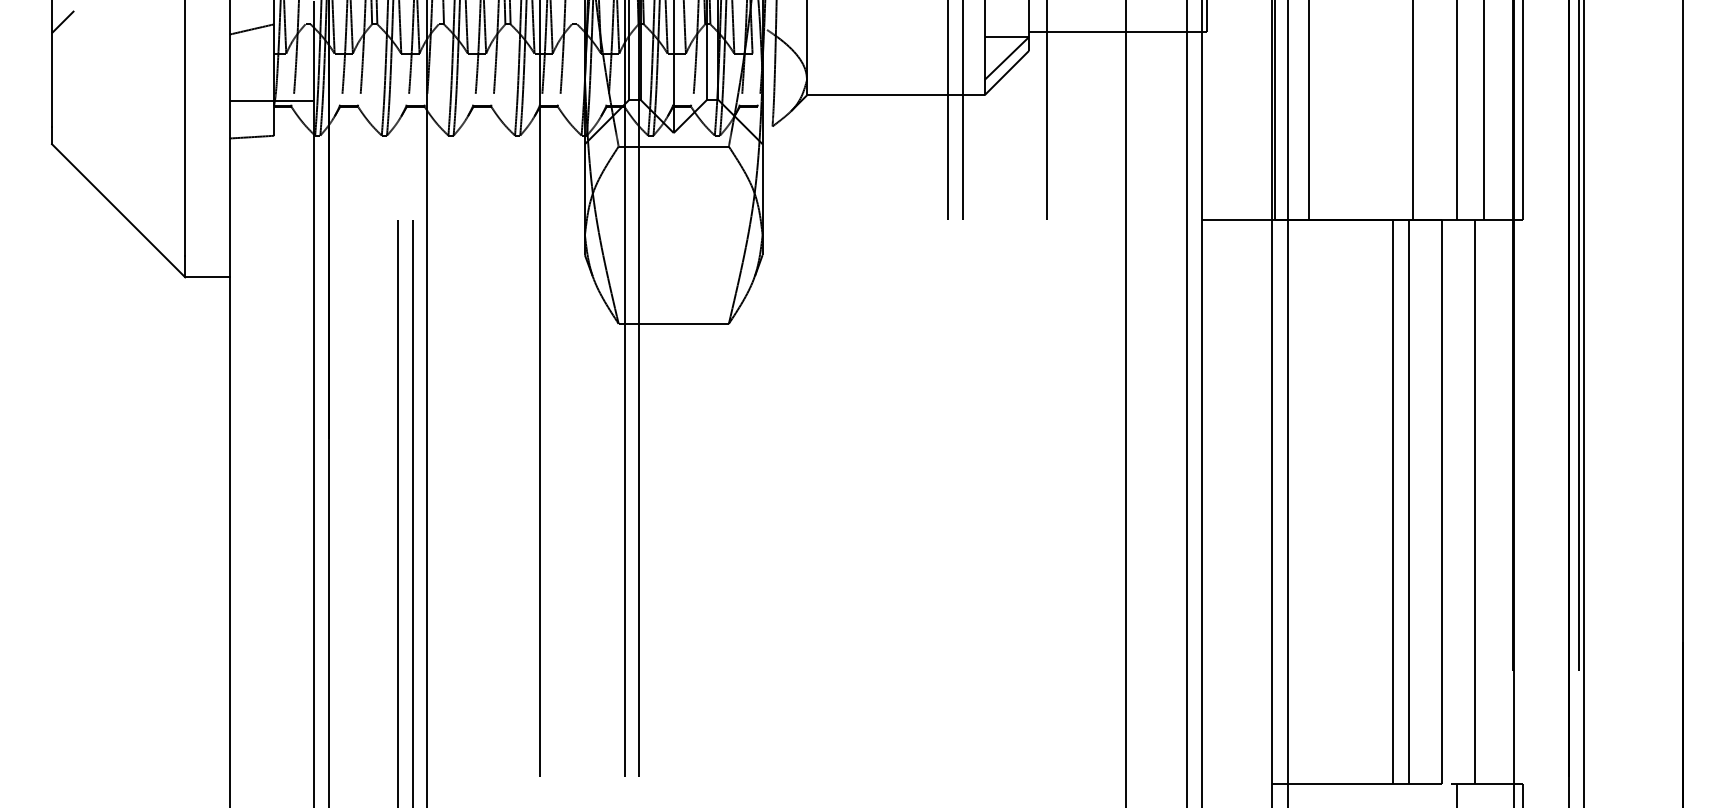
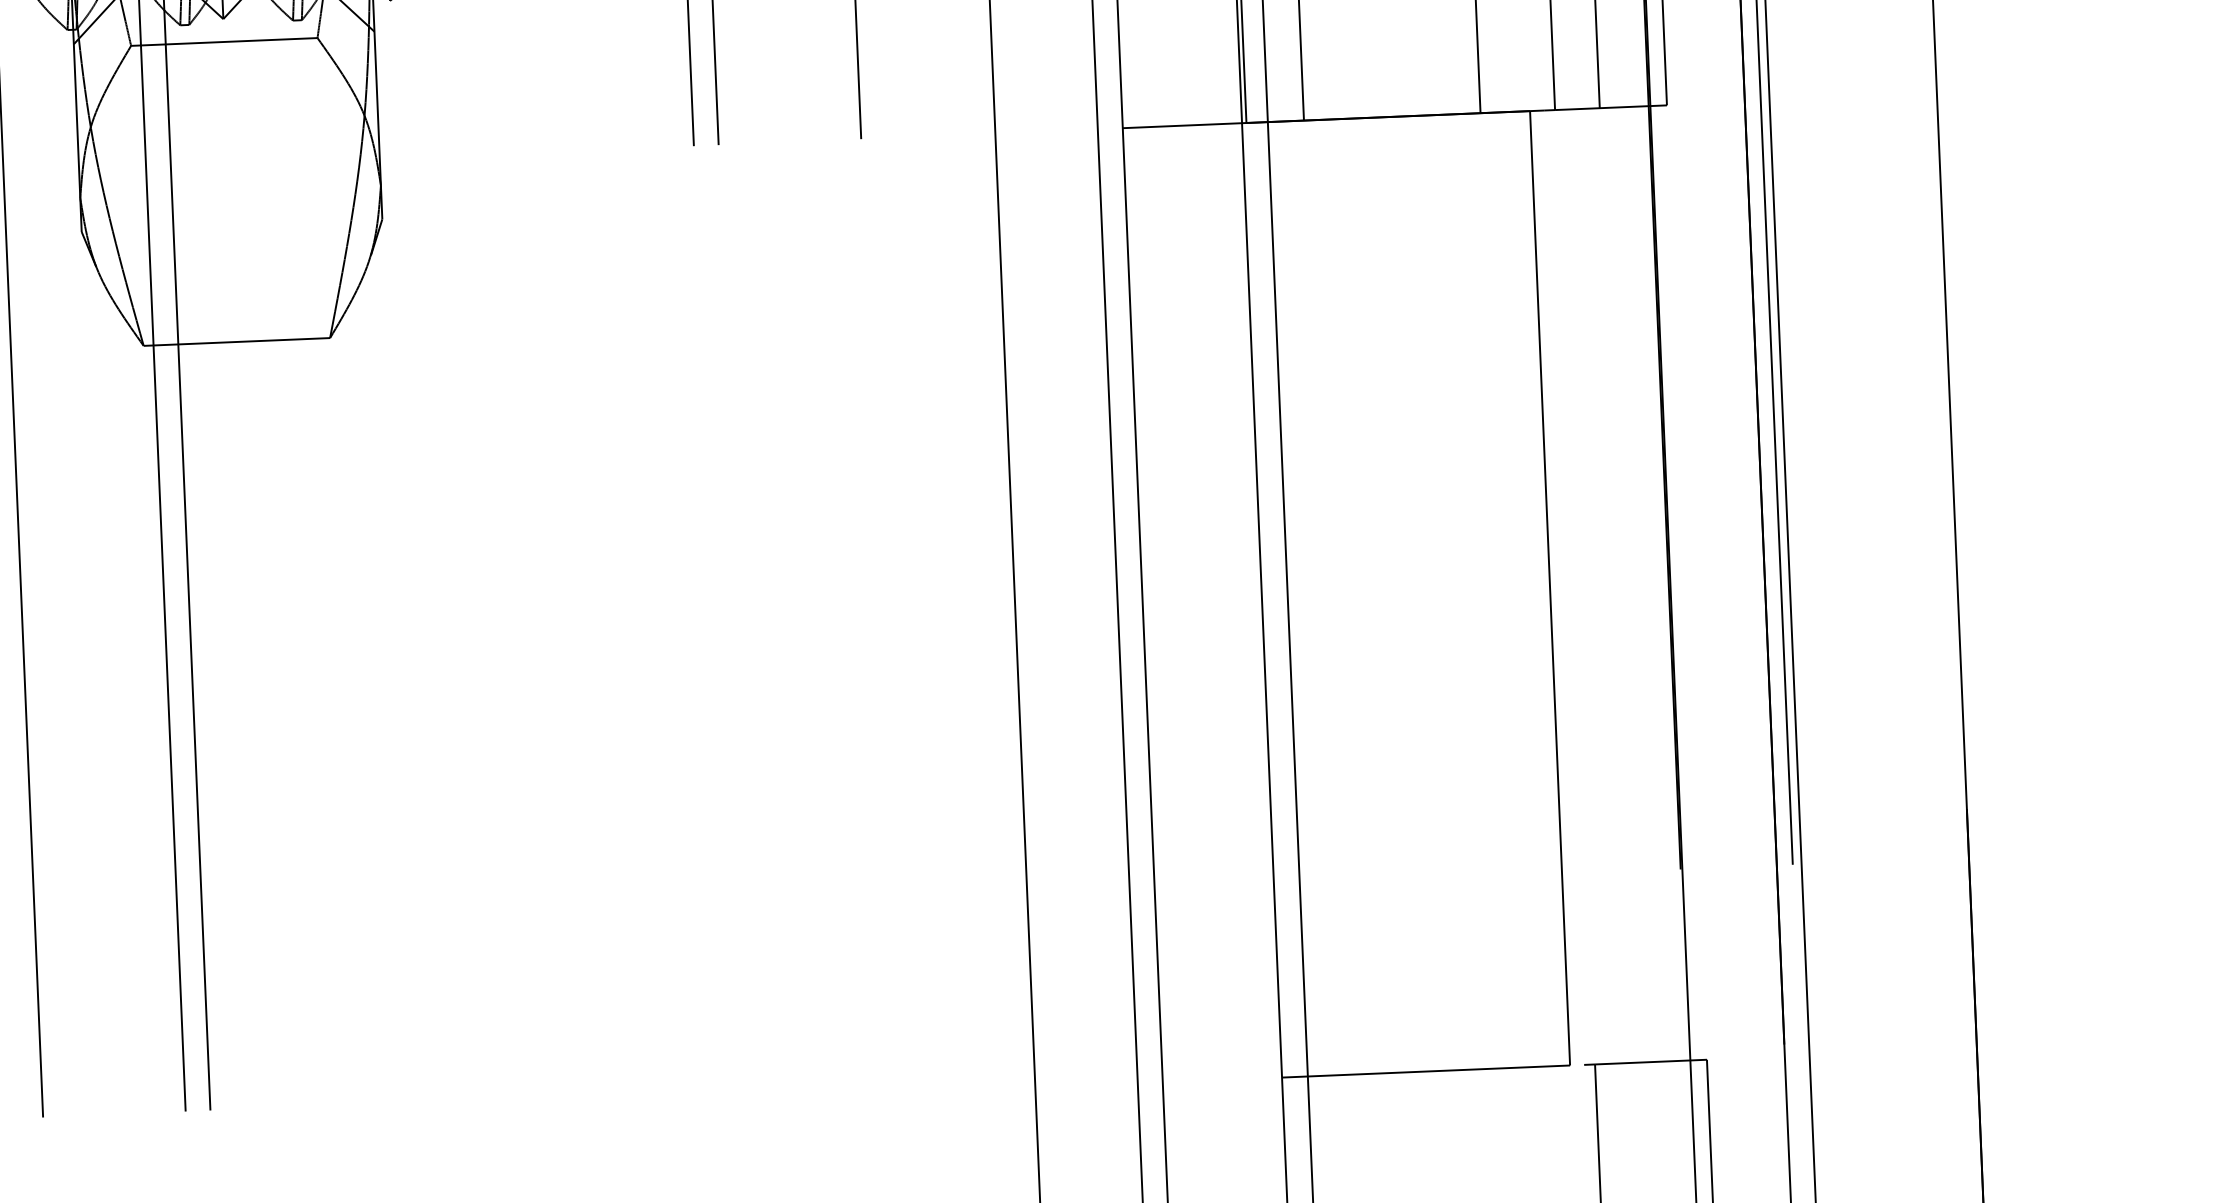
line: (1392, 501) -> (1465, 591), removed
line: (1408, 501) -> (1492, 590), removed
line: (1475, 501) -> (1605, 585), removed

